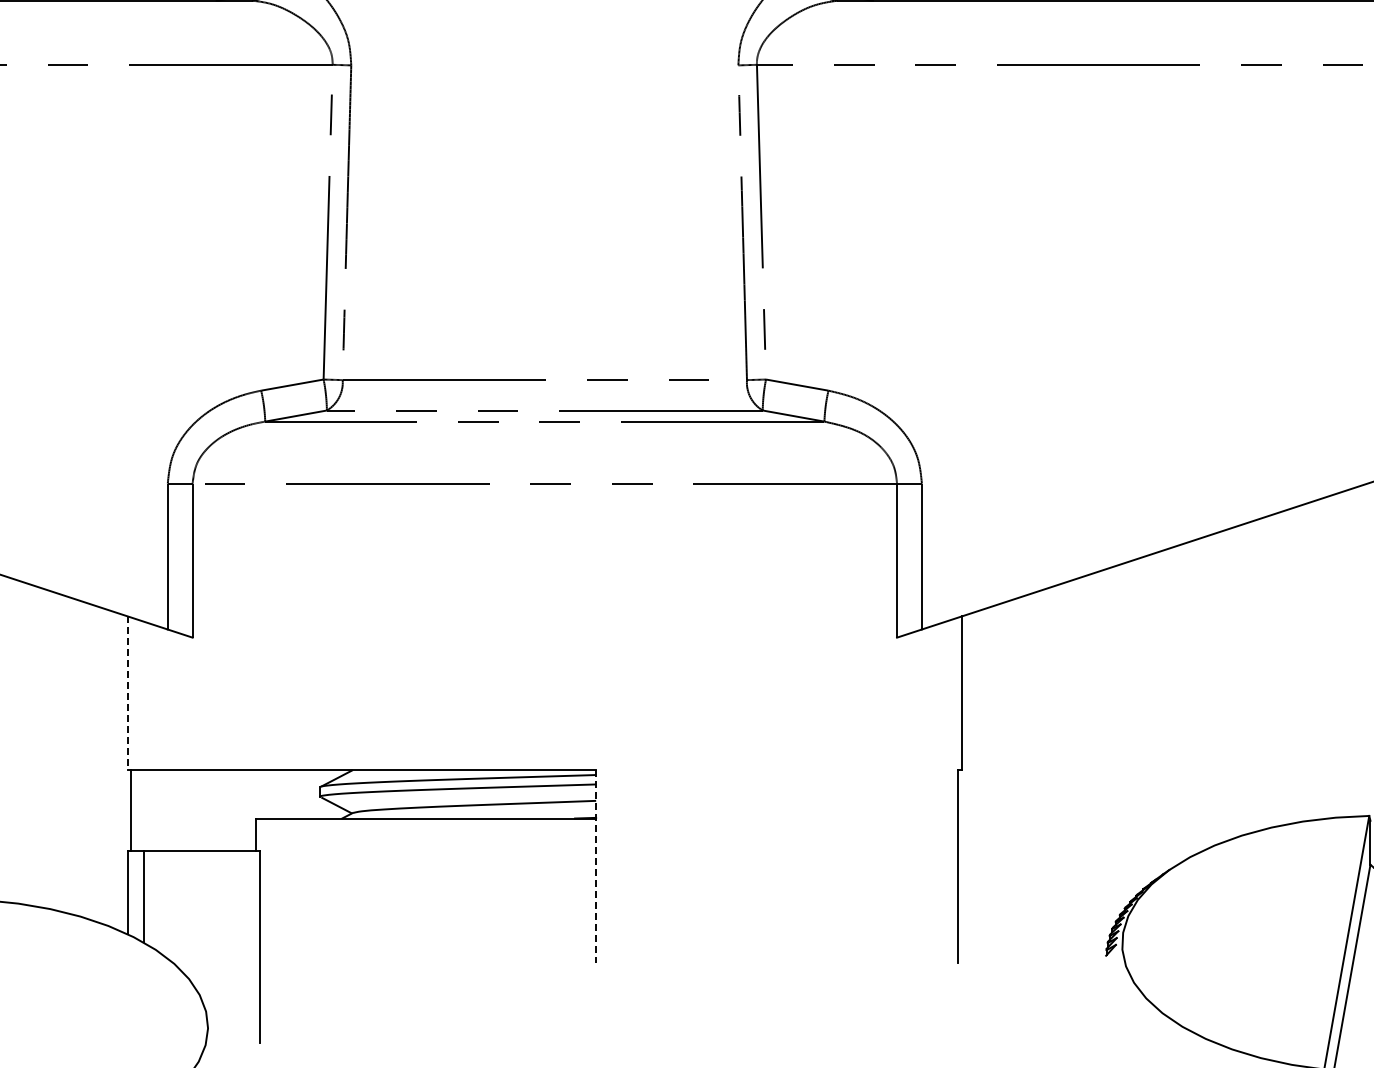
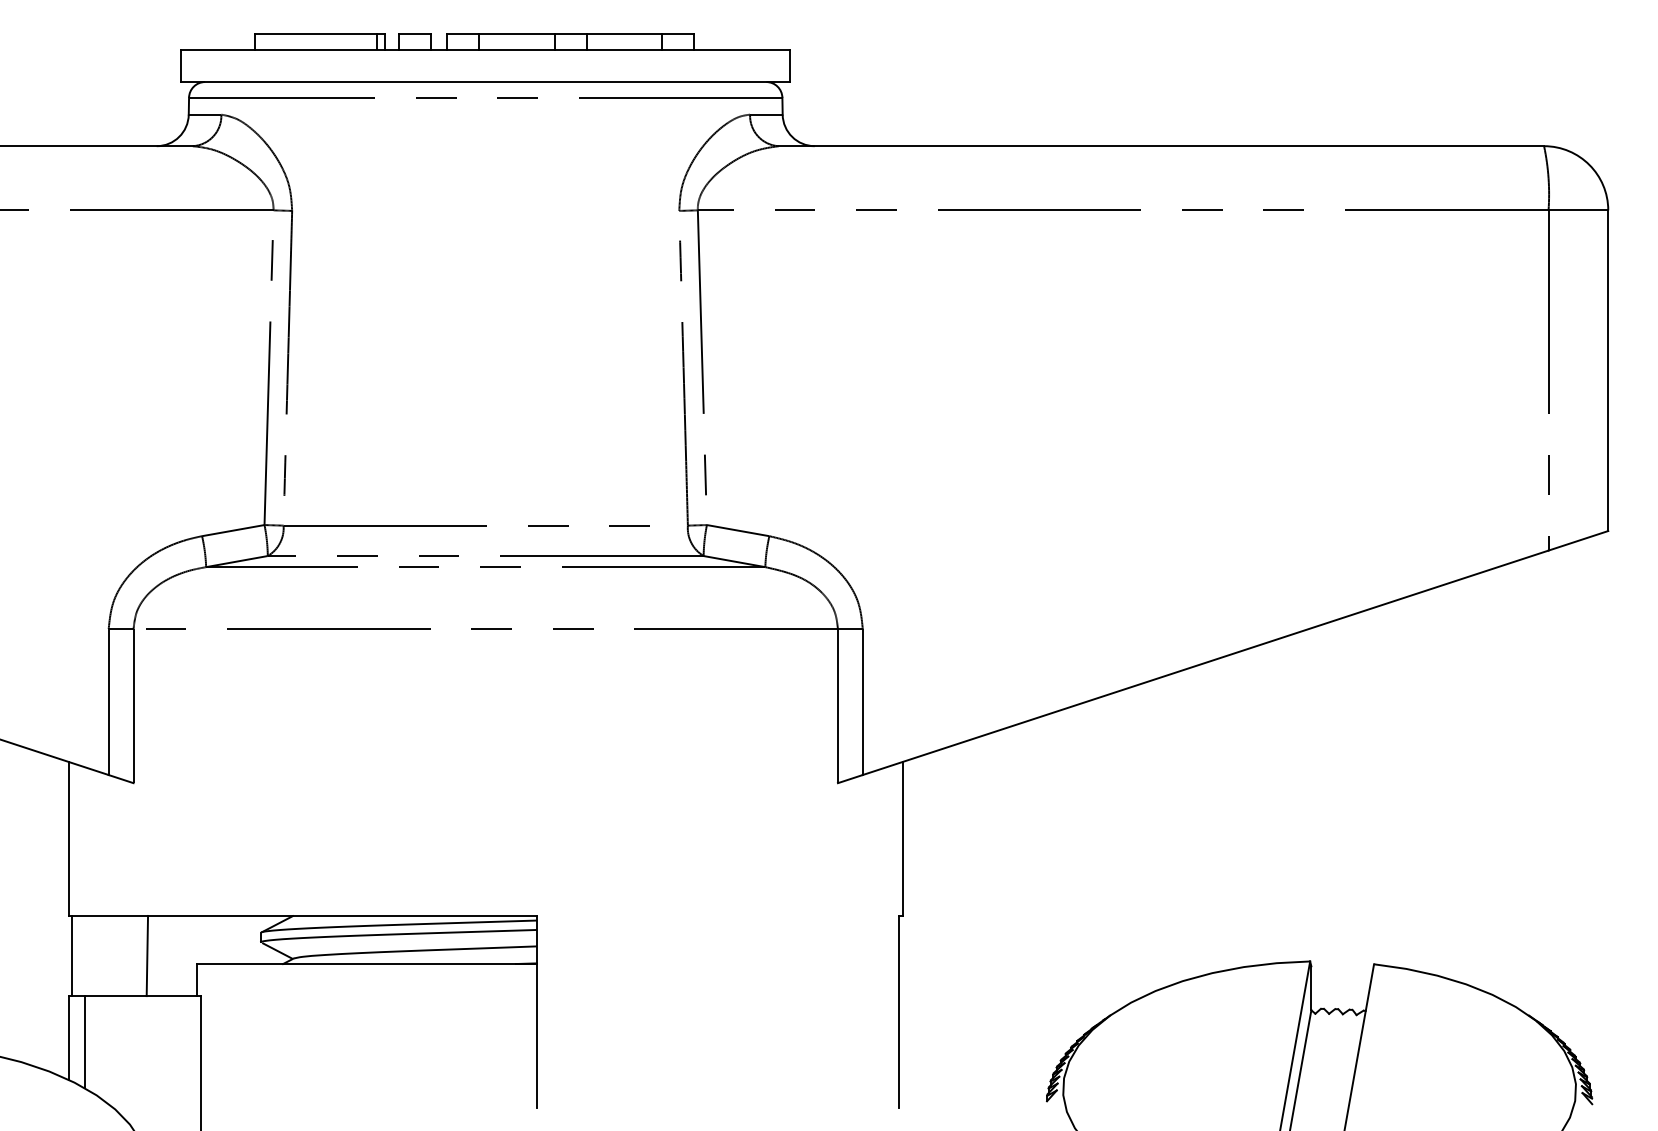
line: (127, 692) -> (68, 838), dashed -> solid
line: (206, 809) -> (147, 955), added
line: (596, 866) -> (537, 1012), dashed -> solid

